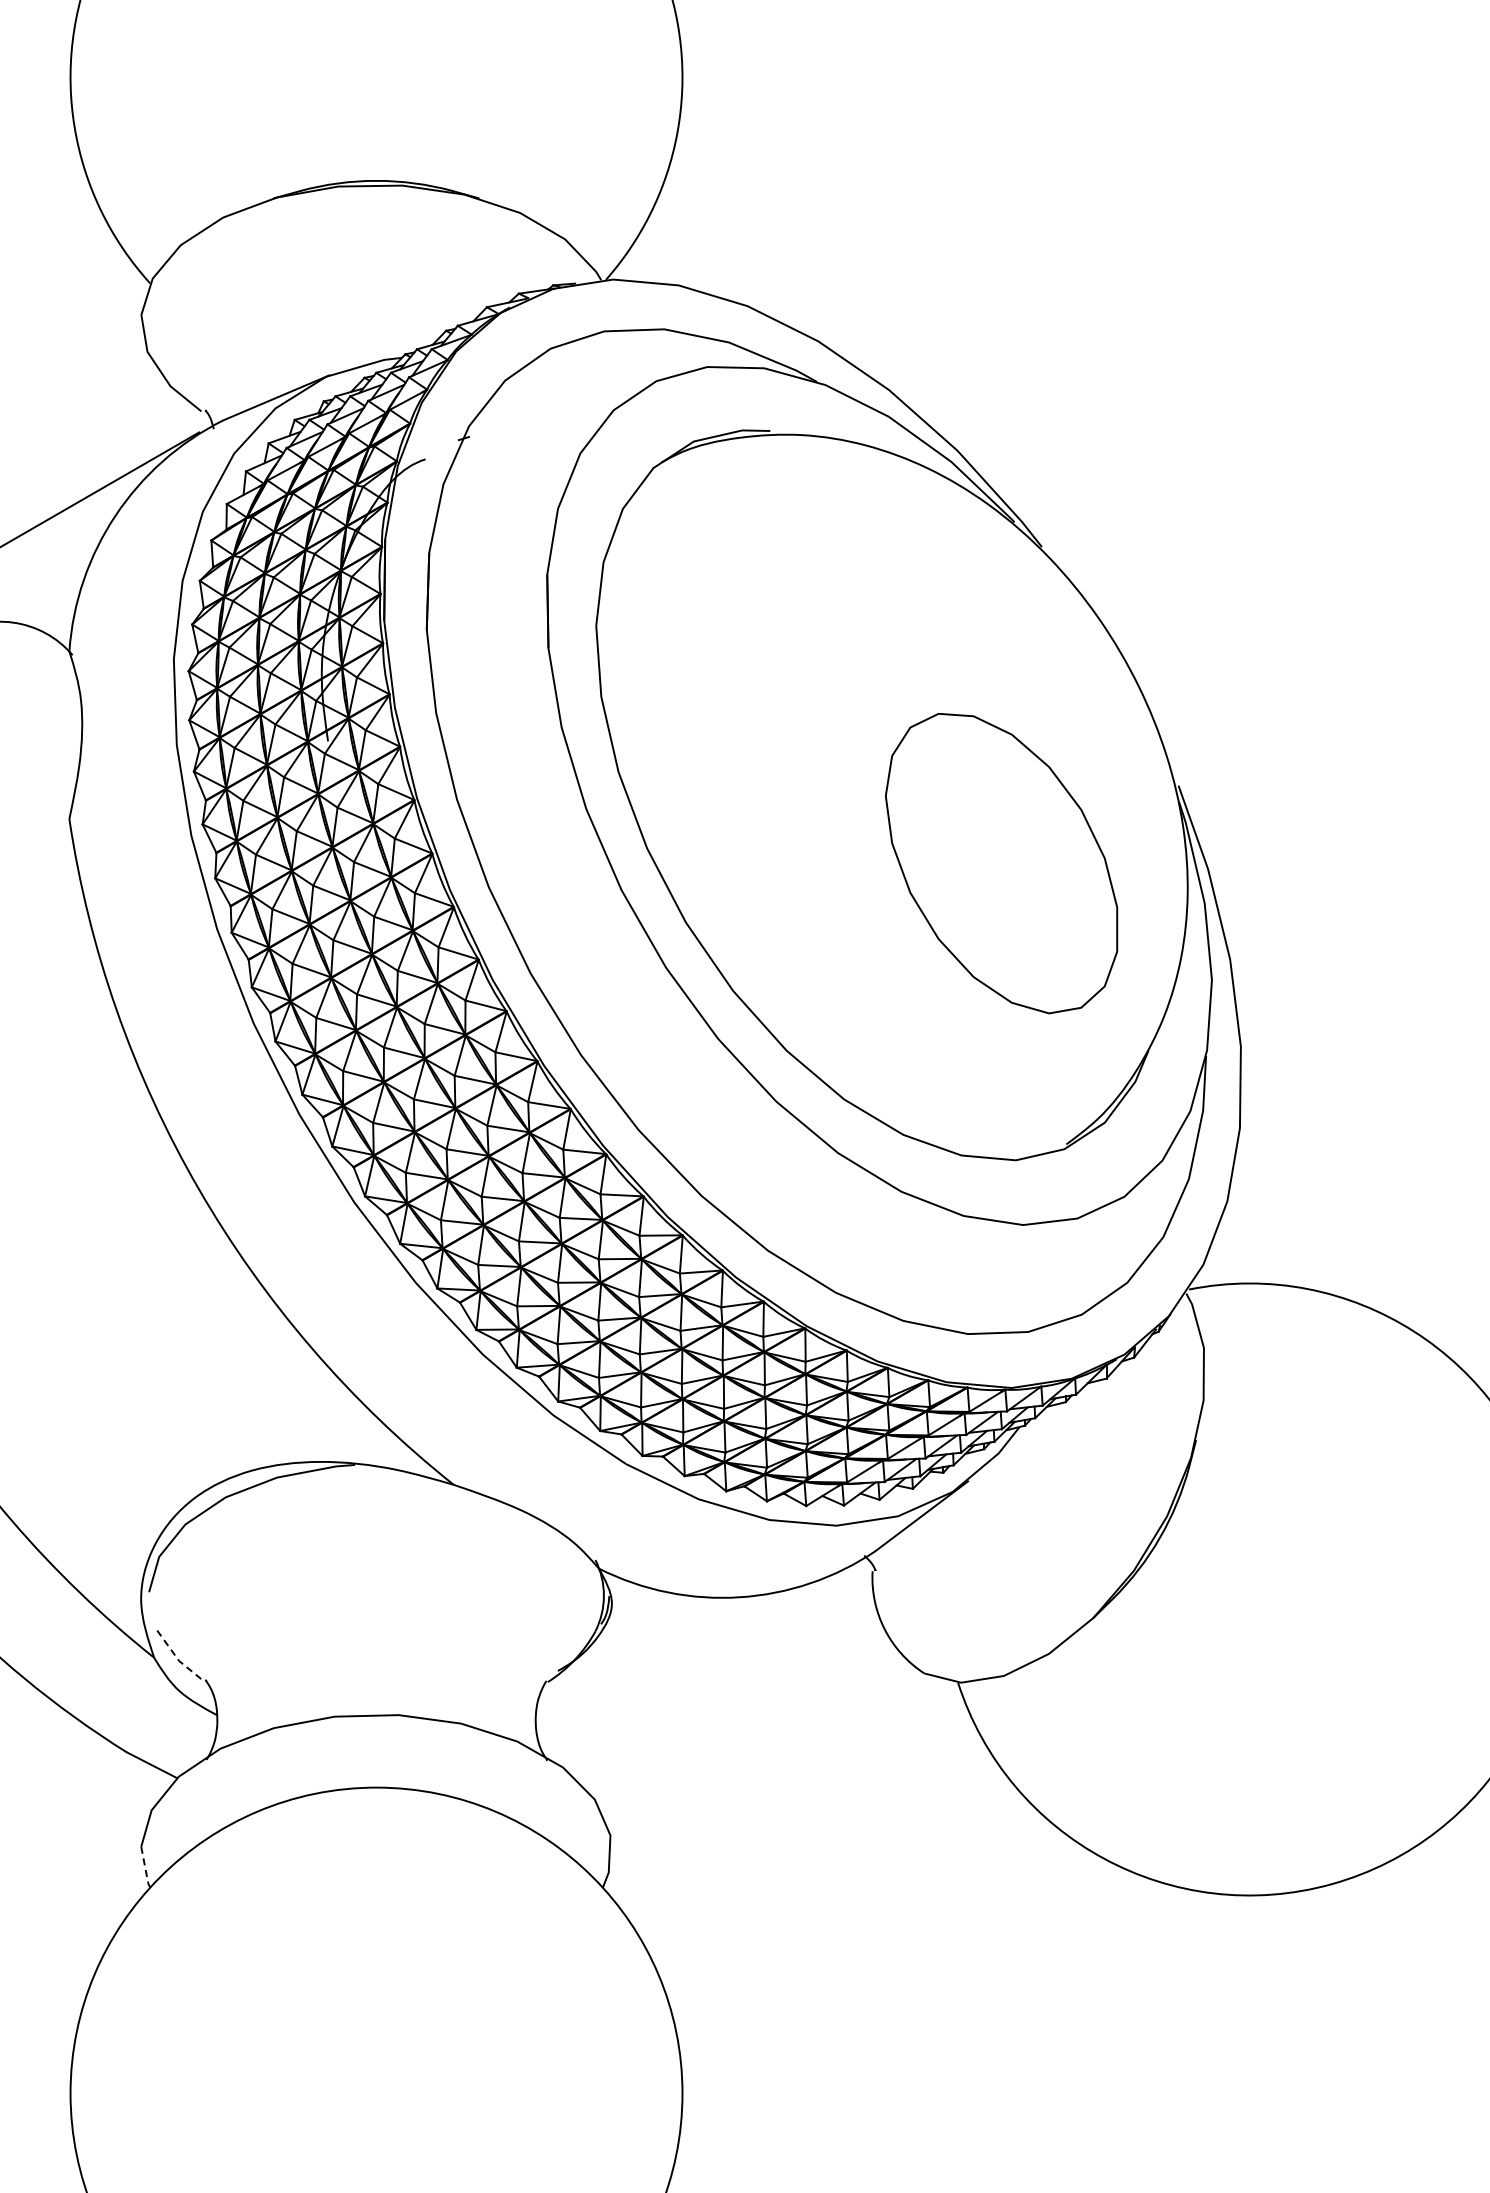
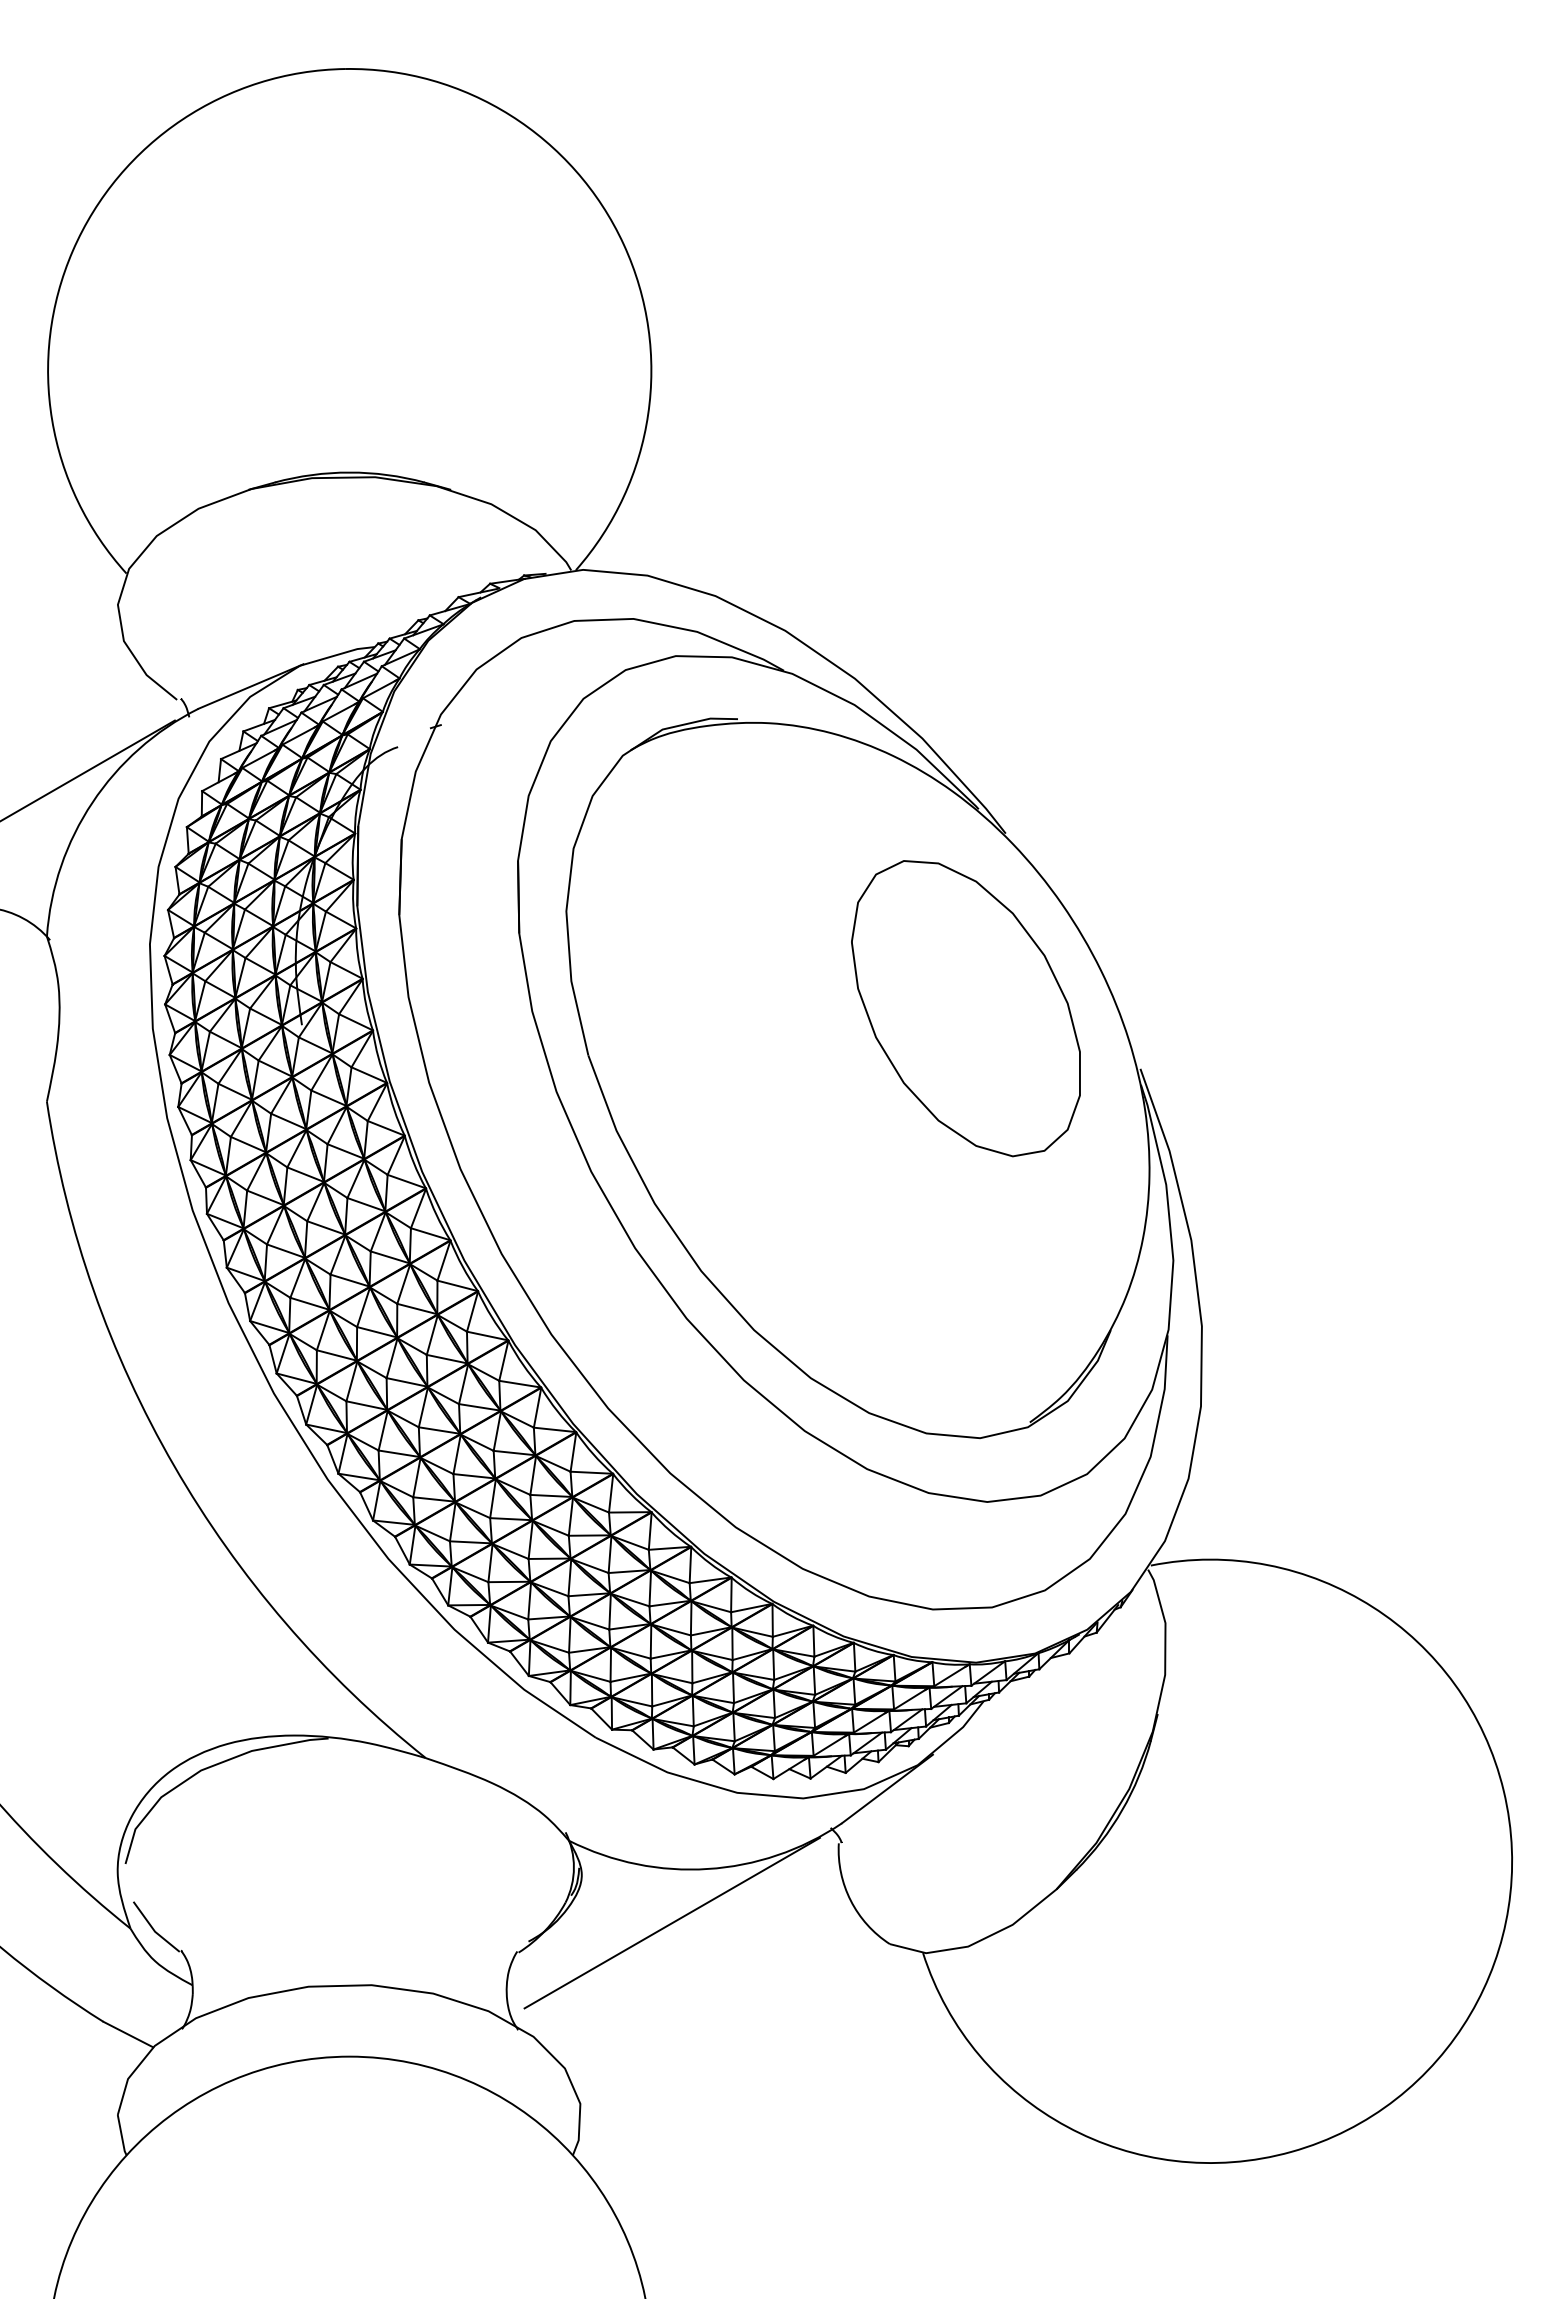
part: (1001, 863) -> (965, 1008), moved
line: (702, 1651) -> (671, 1922), added
line: (177, 1659) -> (153, 1930), dashed -> solid
line: (145, 1868) -> (121, 2136), dashed -> solid

